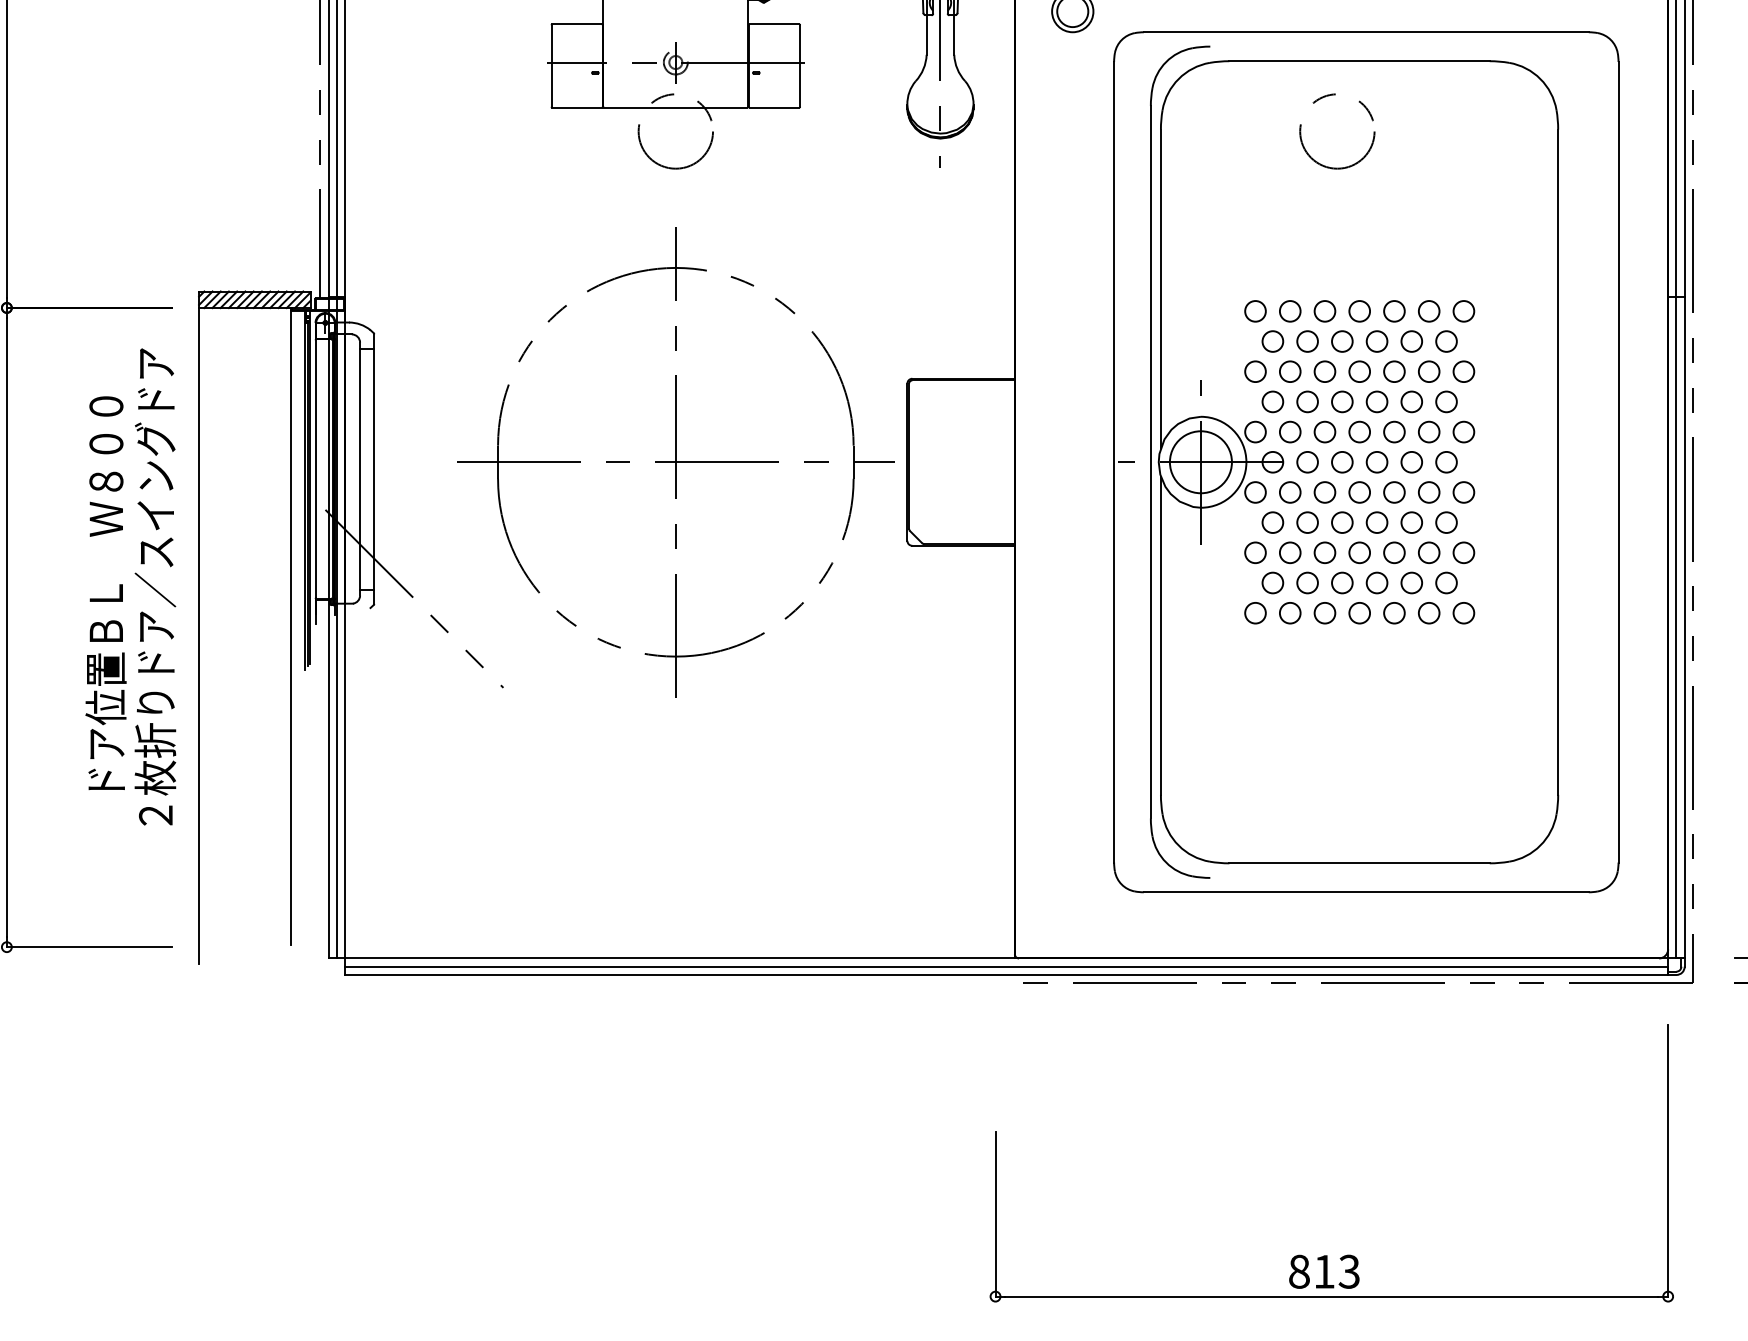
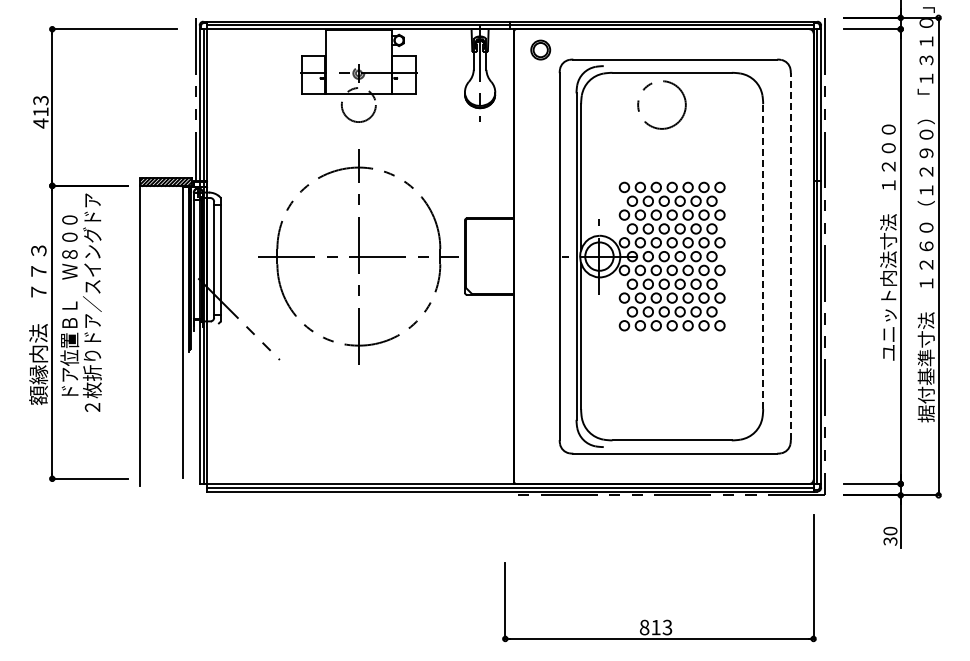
circle: (1336, 130) -> (661, 104), size x1.4
line: (1558, 462) -> (763, 256), solid -> dashed
line: (1617, 462) -> (790, 256), solid -> dashed
text: (129, 586) -> (80, 302), moved

